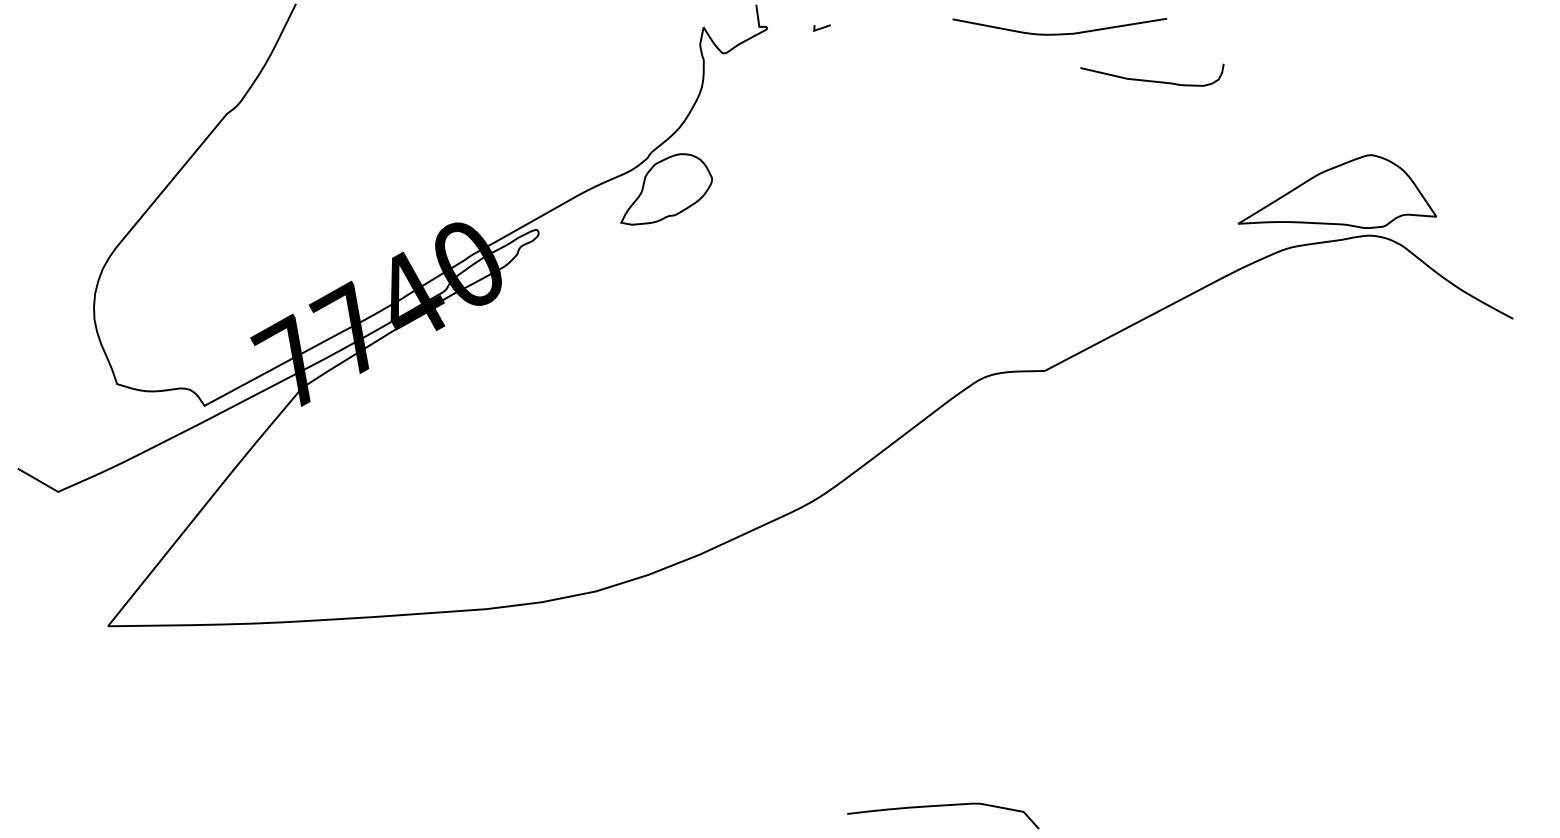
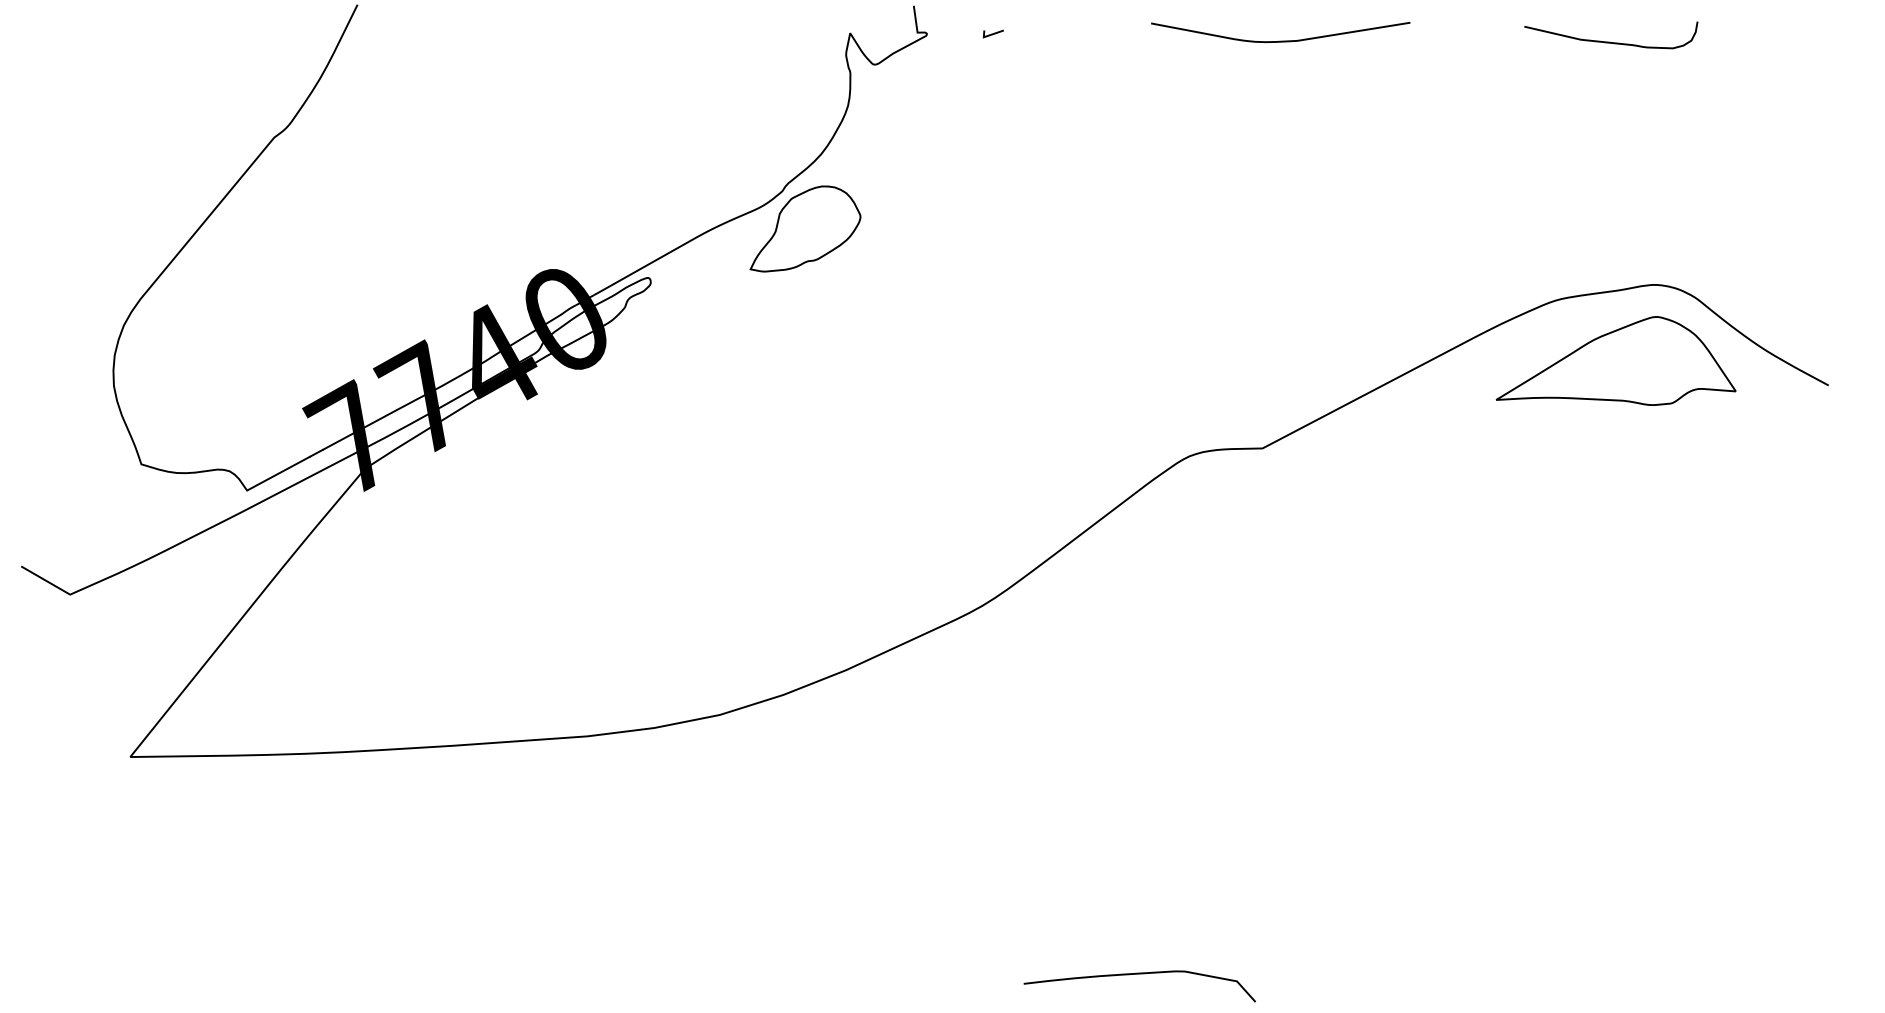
curve: (1152, 80) -> (1611, 41), moved
part: (1336, 191) -> (1615, 360), moved

